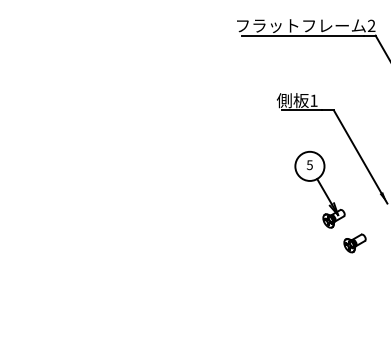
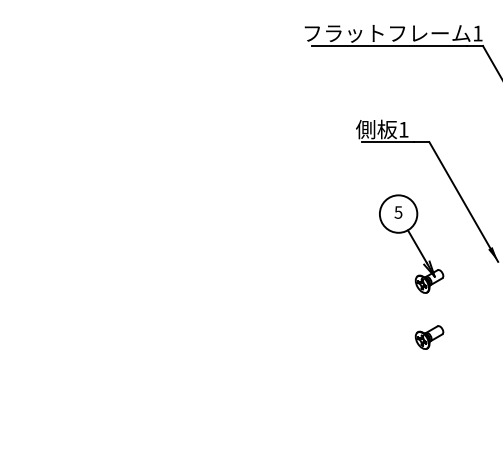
text: (371, 25) -> (477, 32), 2 -> 1
part: (354, 243) -> (428, 337), moved

